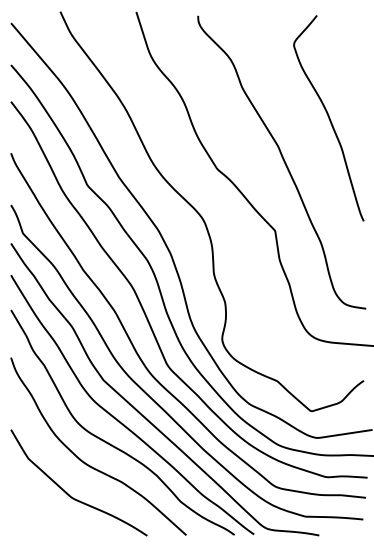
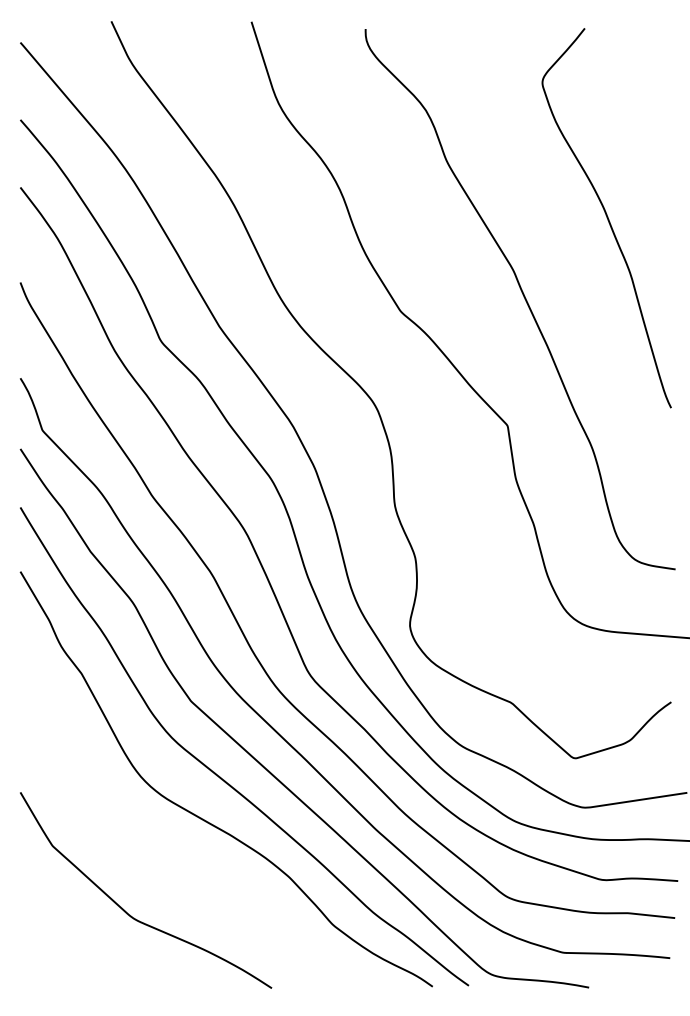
curve: (87, 463) -> (161, 854), removed

